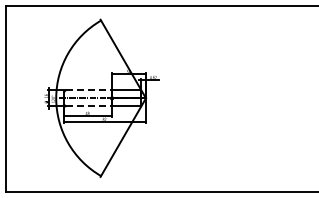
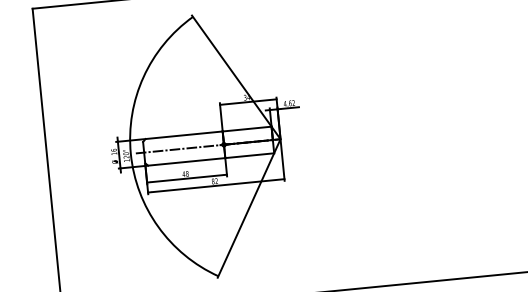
line: (89, 90) -> (185, 135), dashed -> solid
line: (89, 106) -> (187, 162), dashed -> solid

